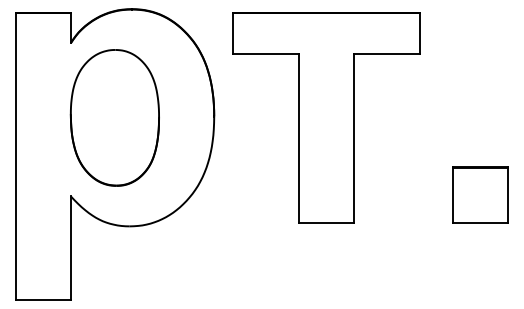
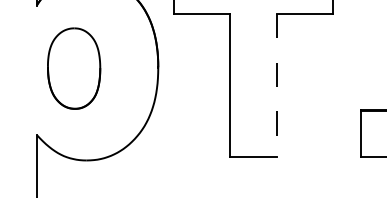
part: (114, 117) -> (73, 68), size x0.7
line: (353, 138) -> (276, 86), solid -> dashed

